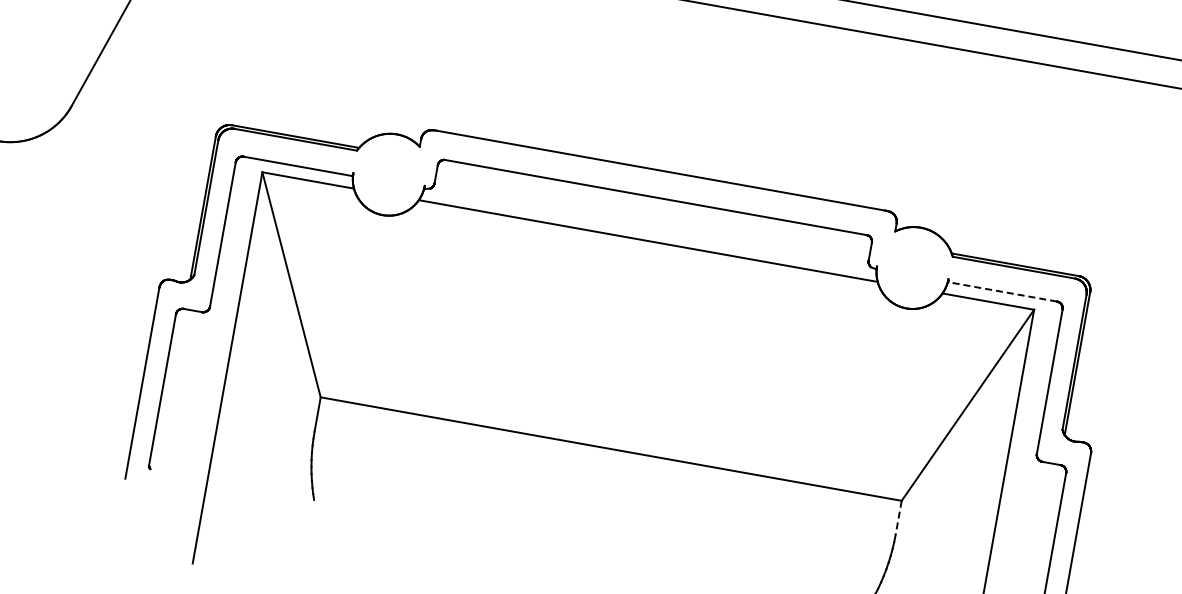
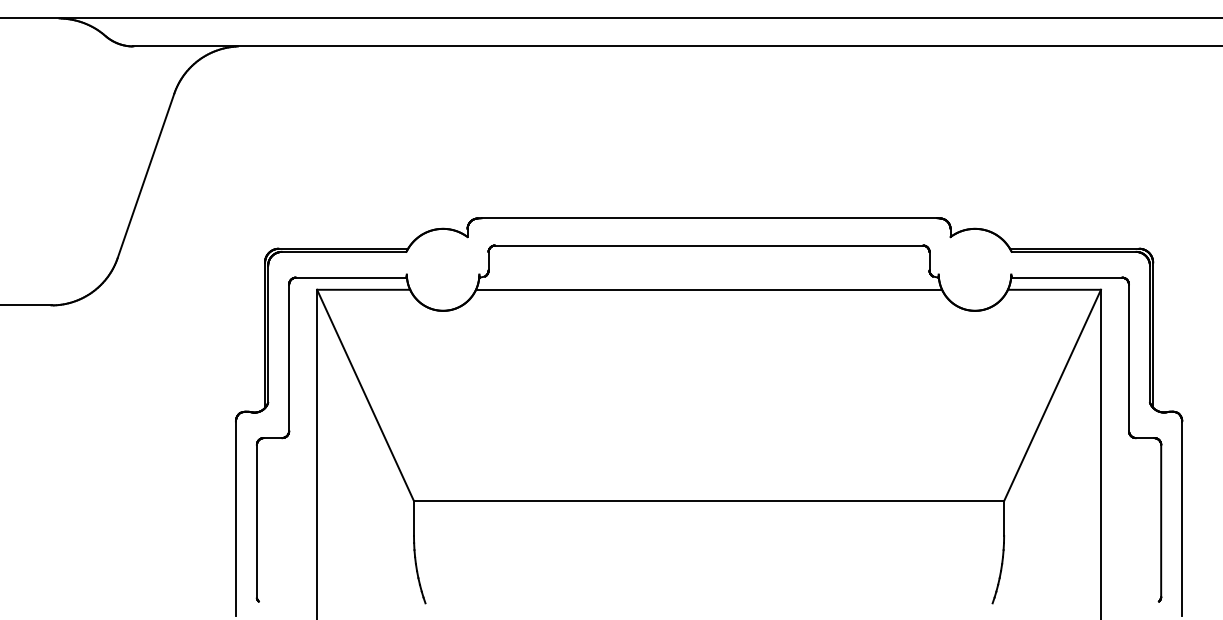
line: (1002, 291) -> (1066, 277), dashed -> solid
line: (898, 518) -> (1004, 519), dashed -> solid

